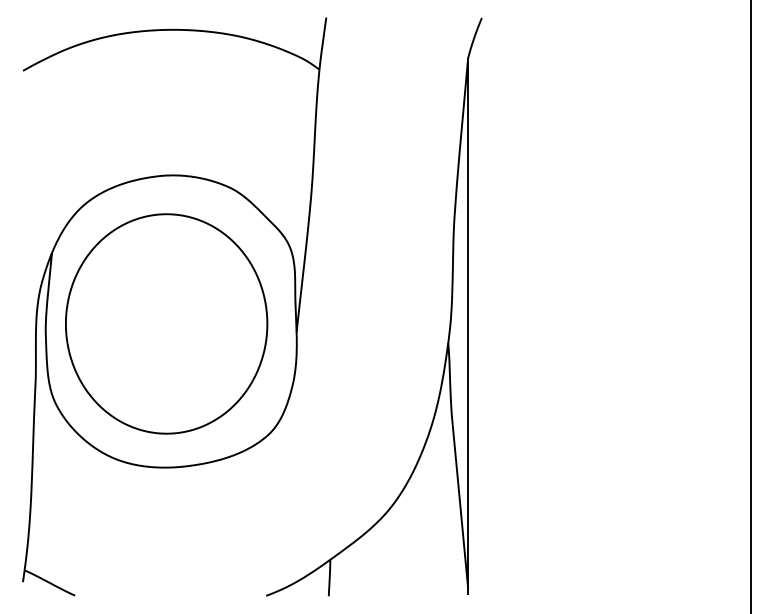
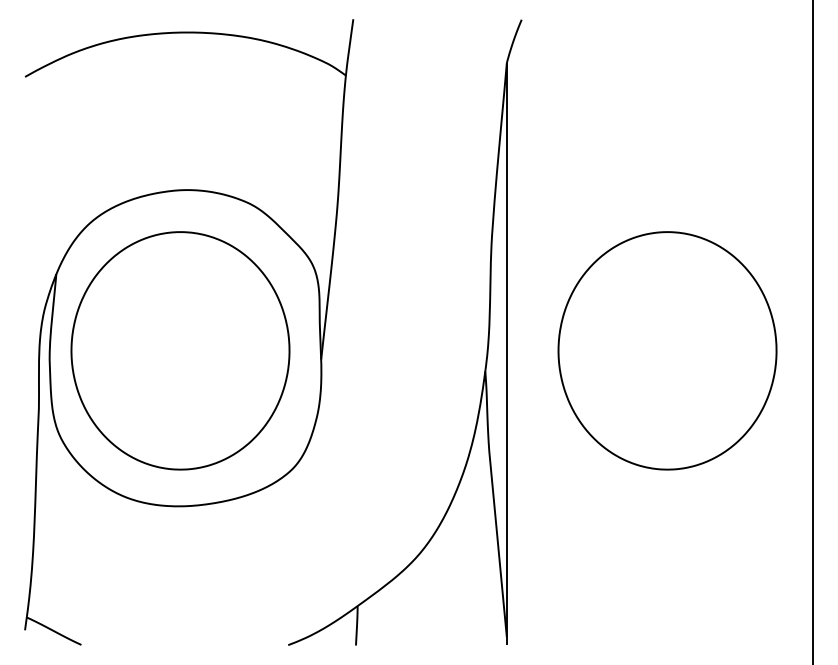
part: (616, 323) -> (667, 350), added

